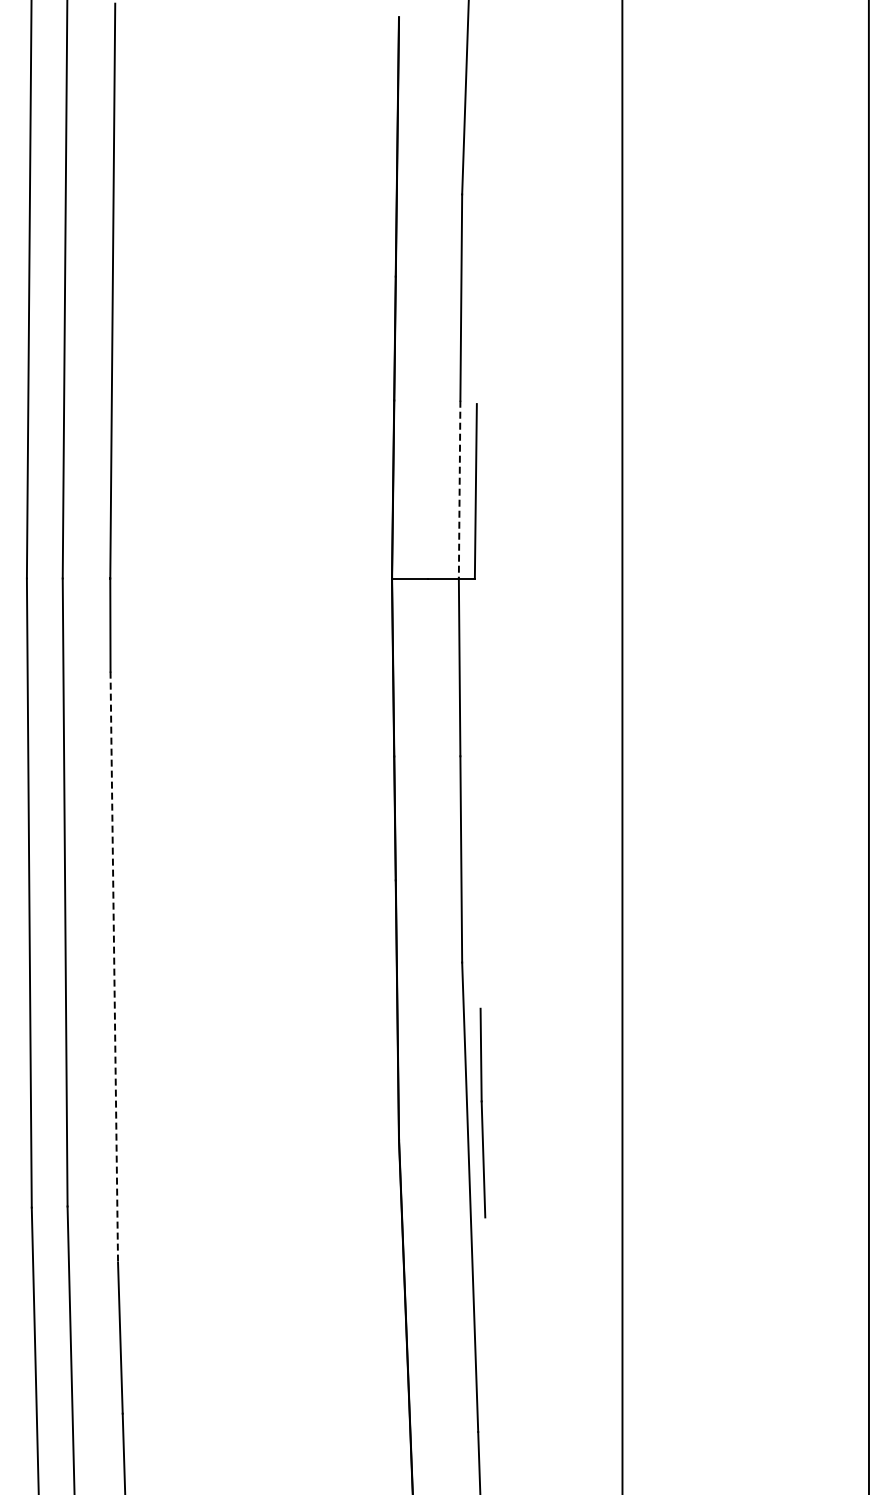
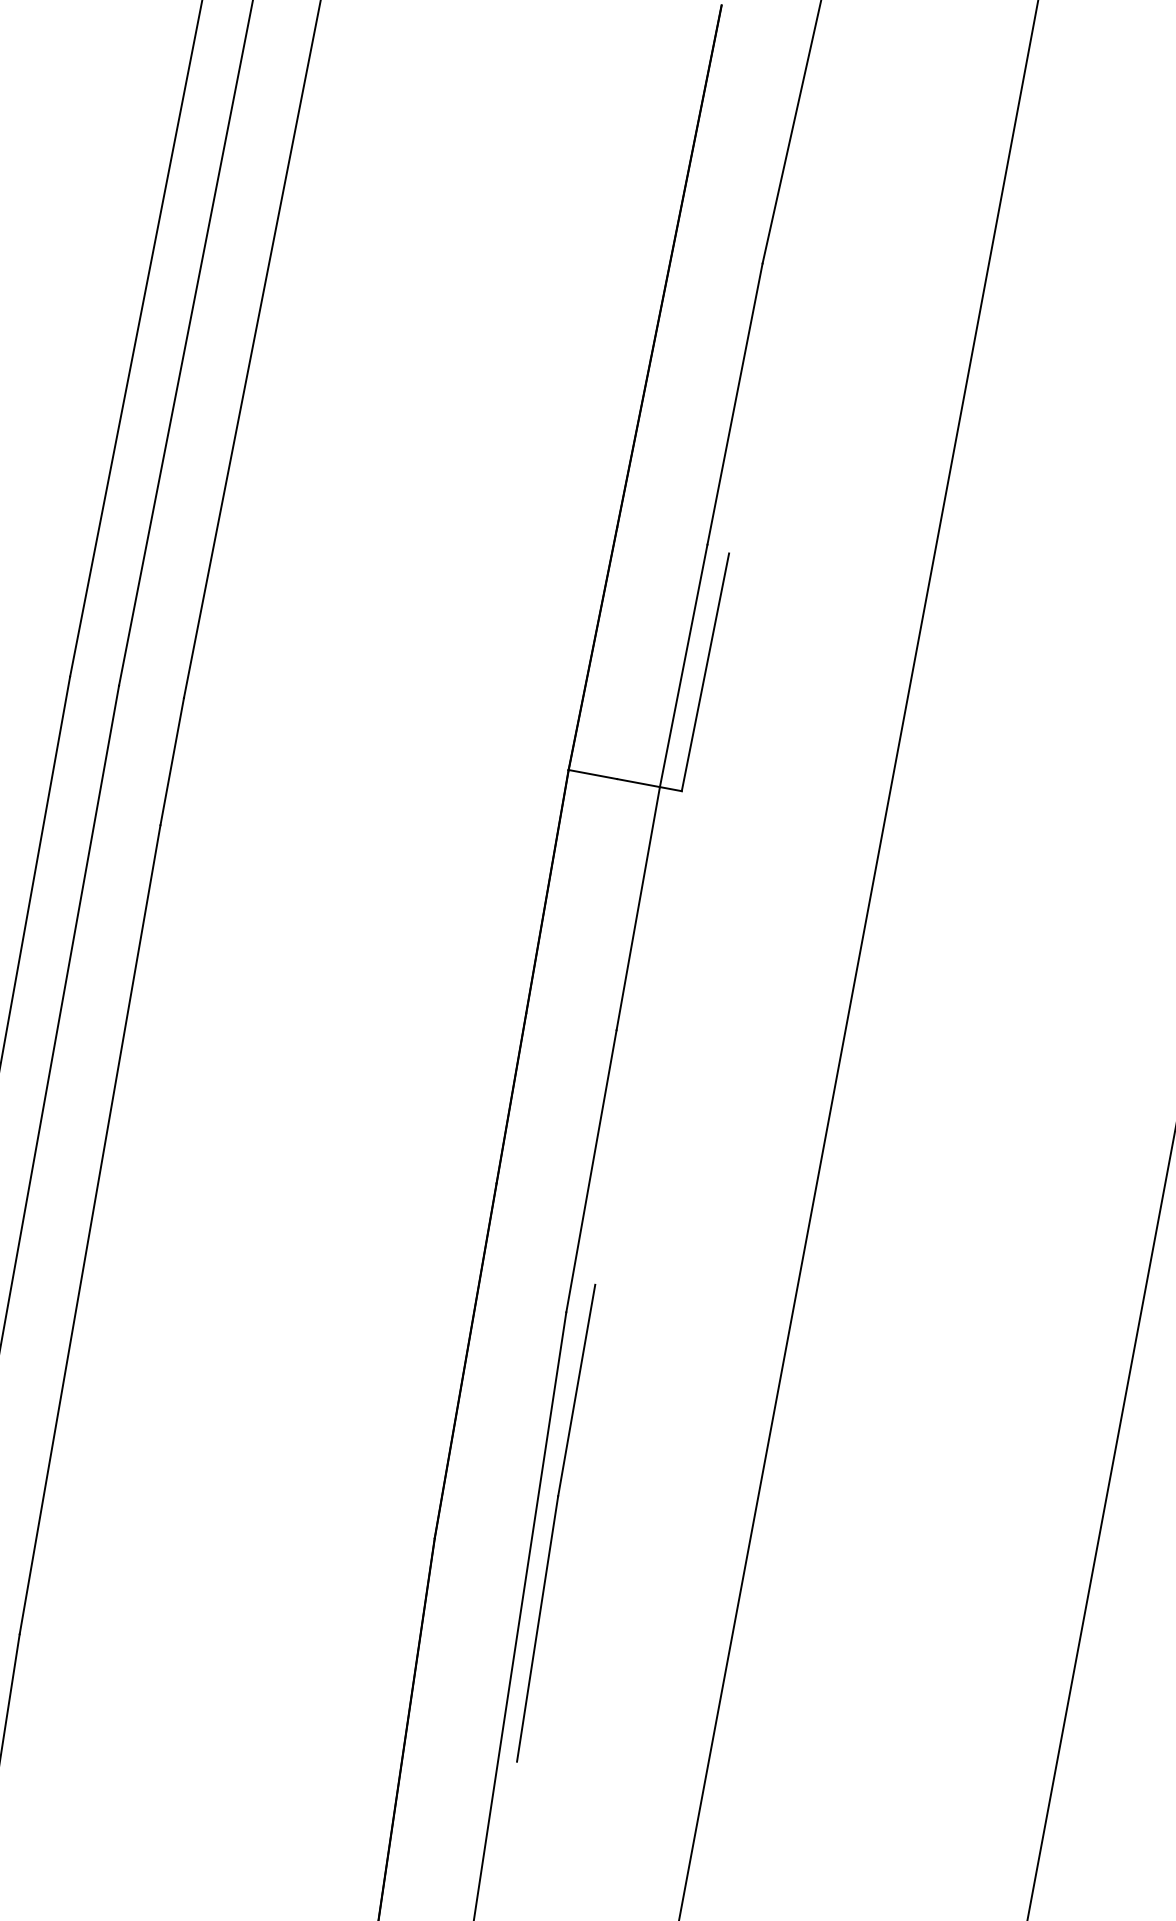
line: (459, 489) -> (683, 665), dashed -> solid
line: (114, 967) -> (90, 1230), dashed -> solid
part: (482, 1112) -> (555, 1522), size x1.67

